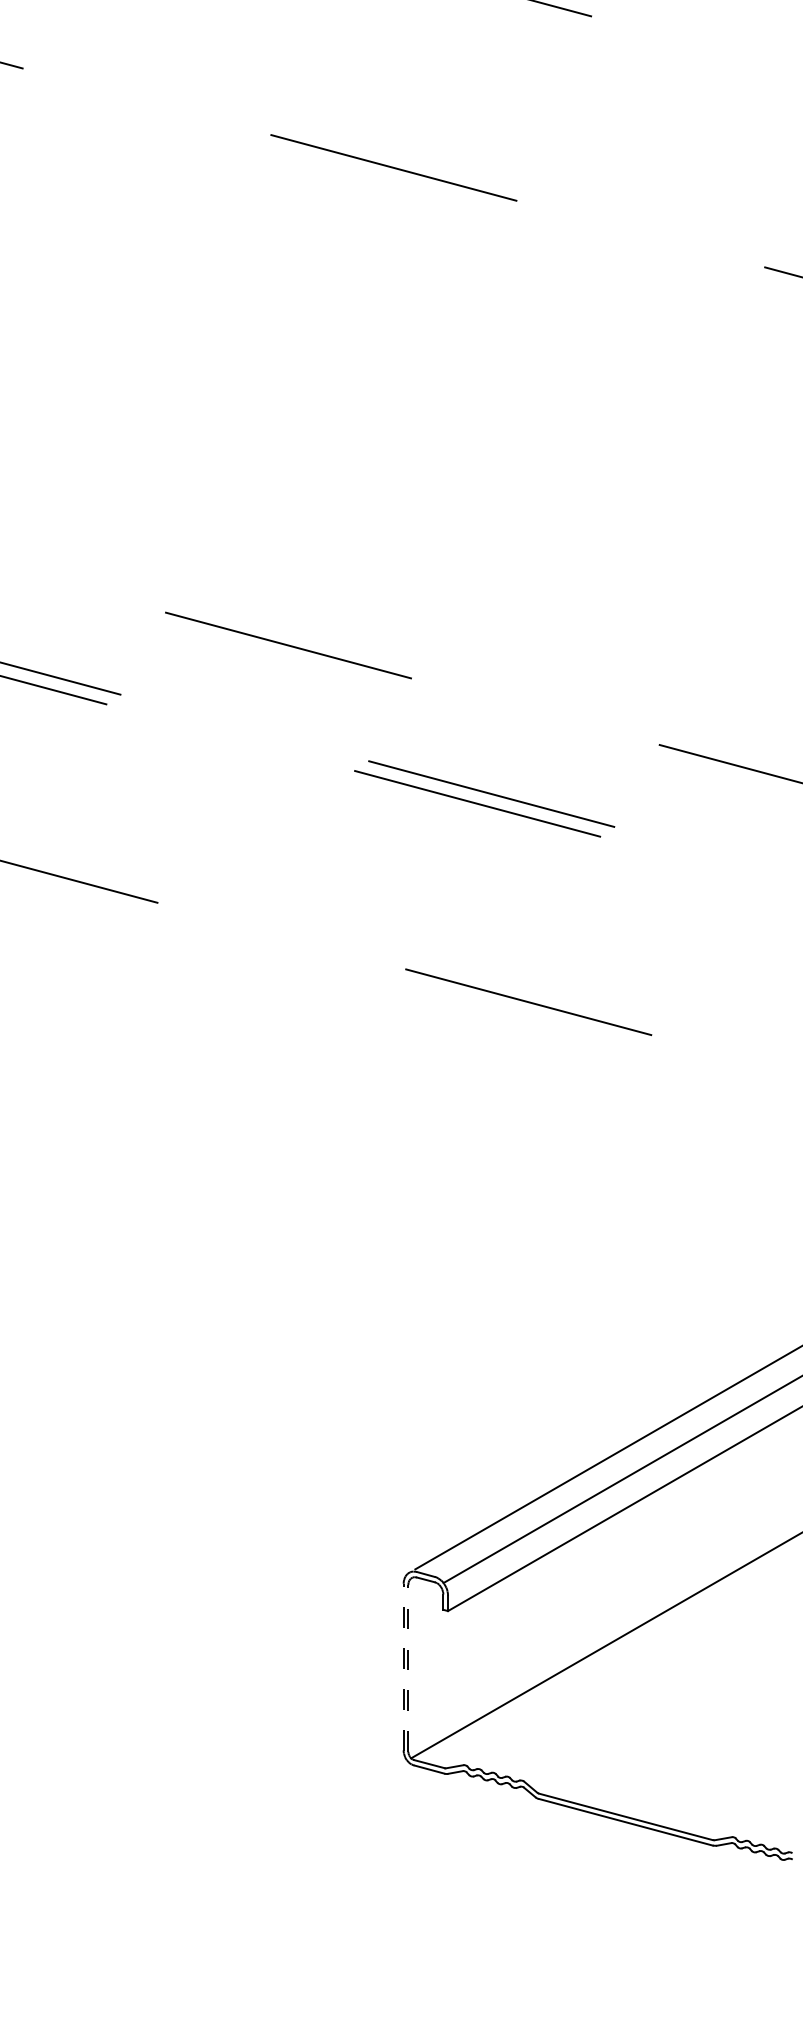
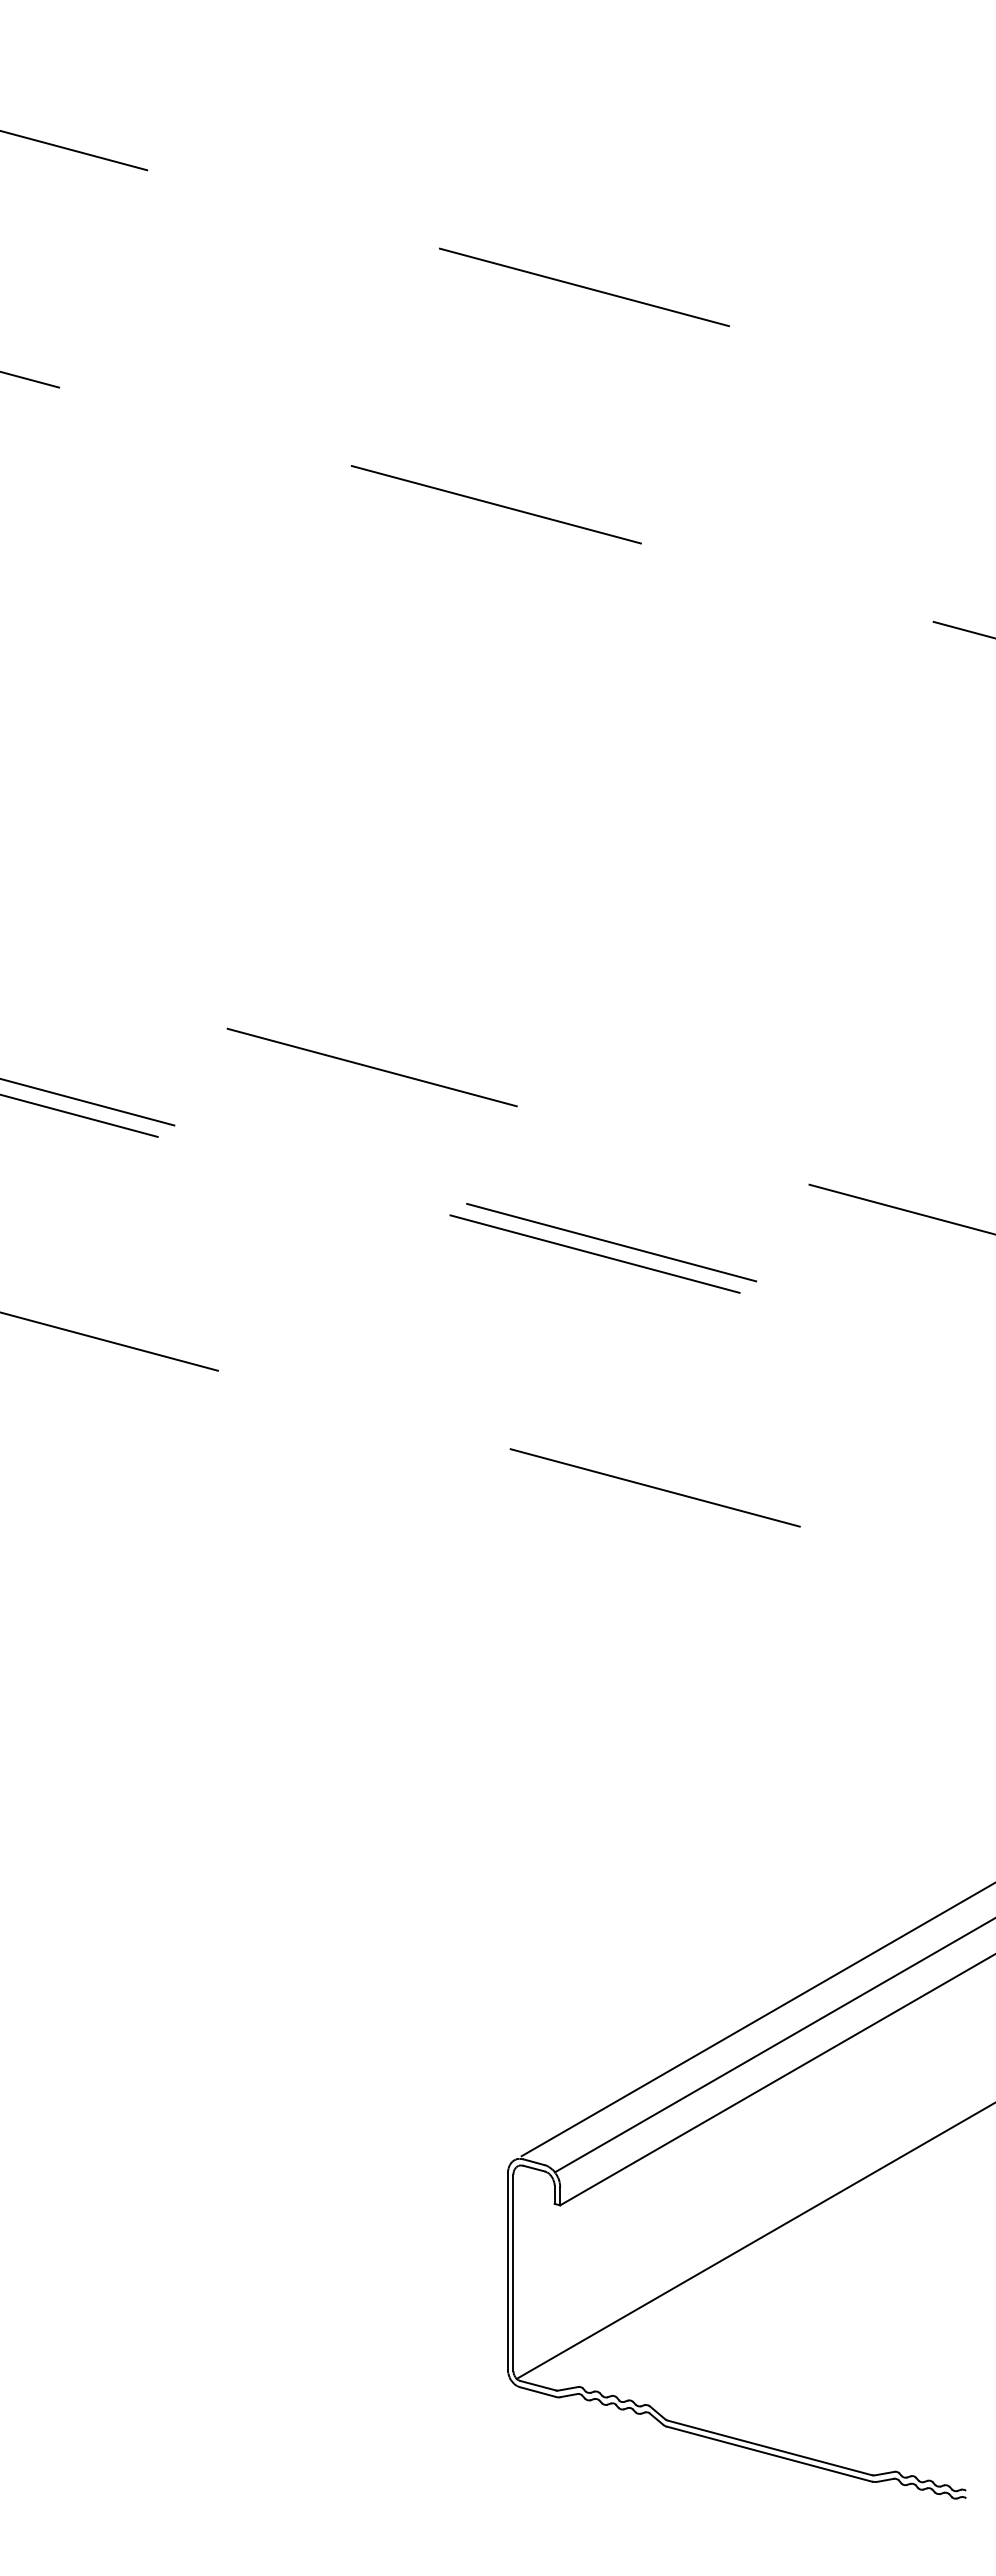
line: (403, 1667) -> (507, 2271), dashed -> solid
line: (408, 1668) -> (513, 2272), dashed -> solid

